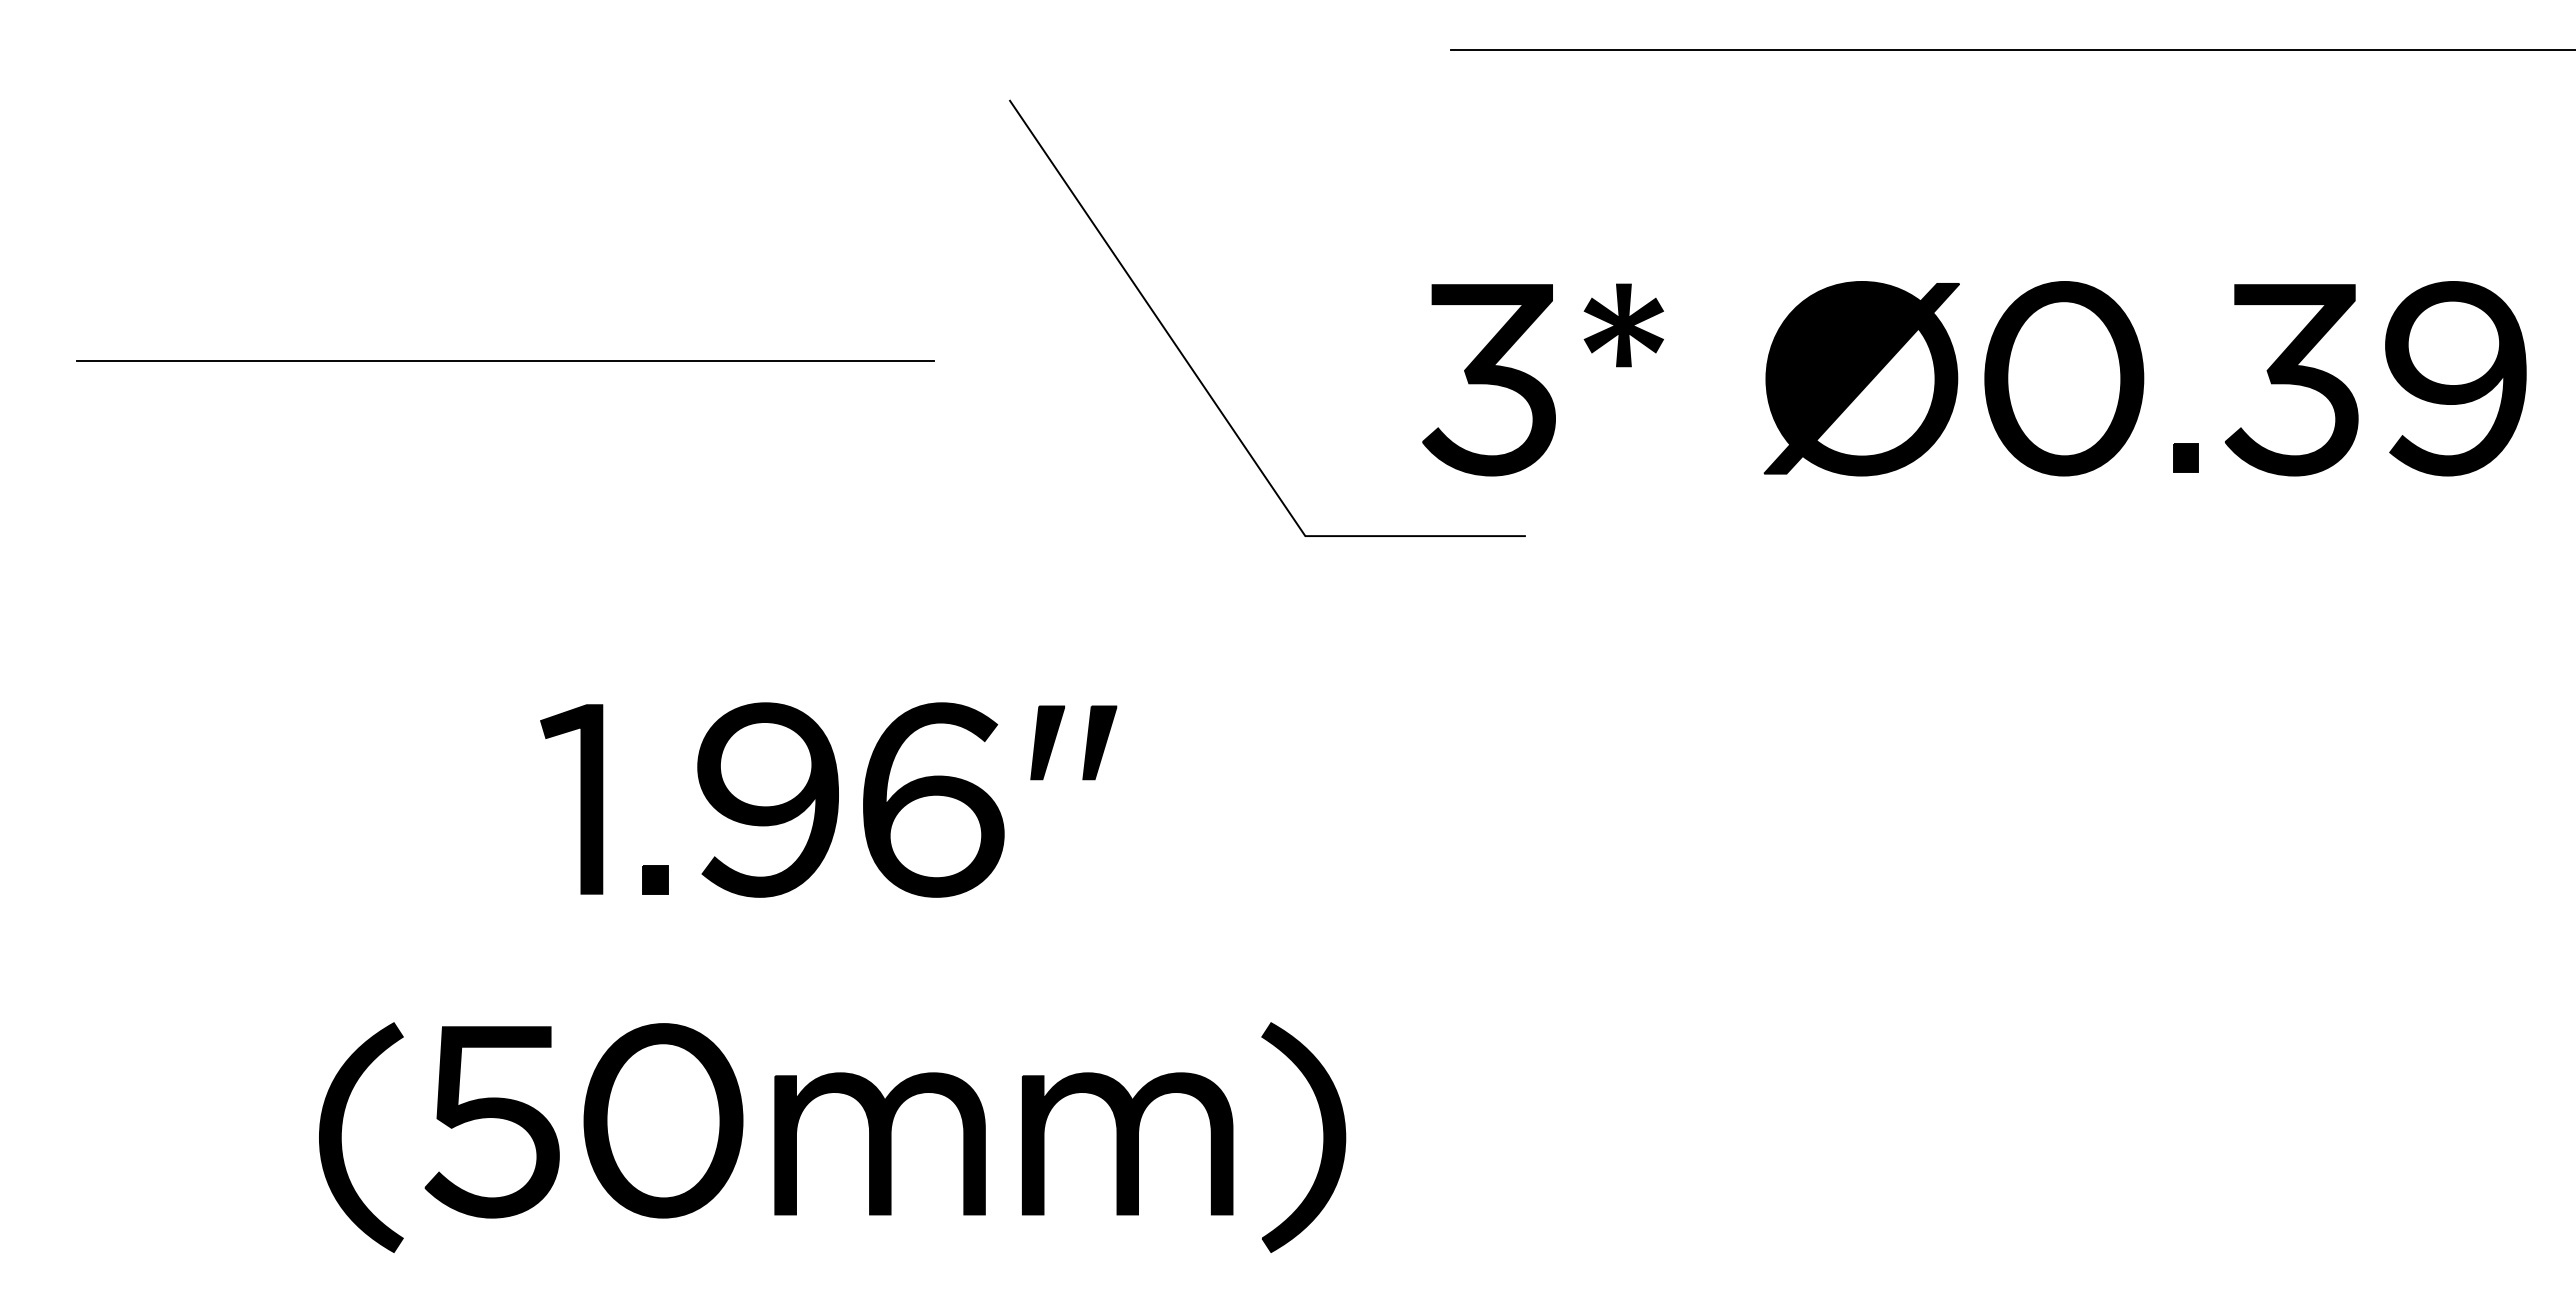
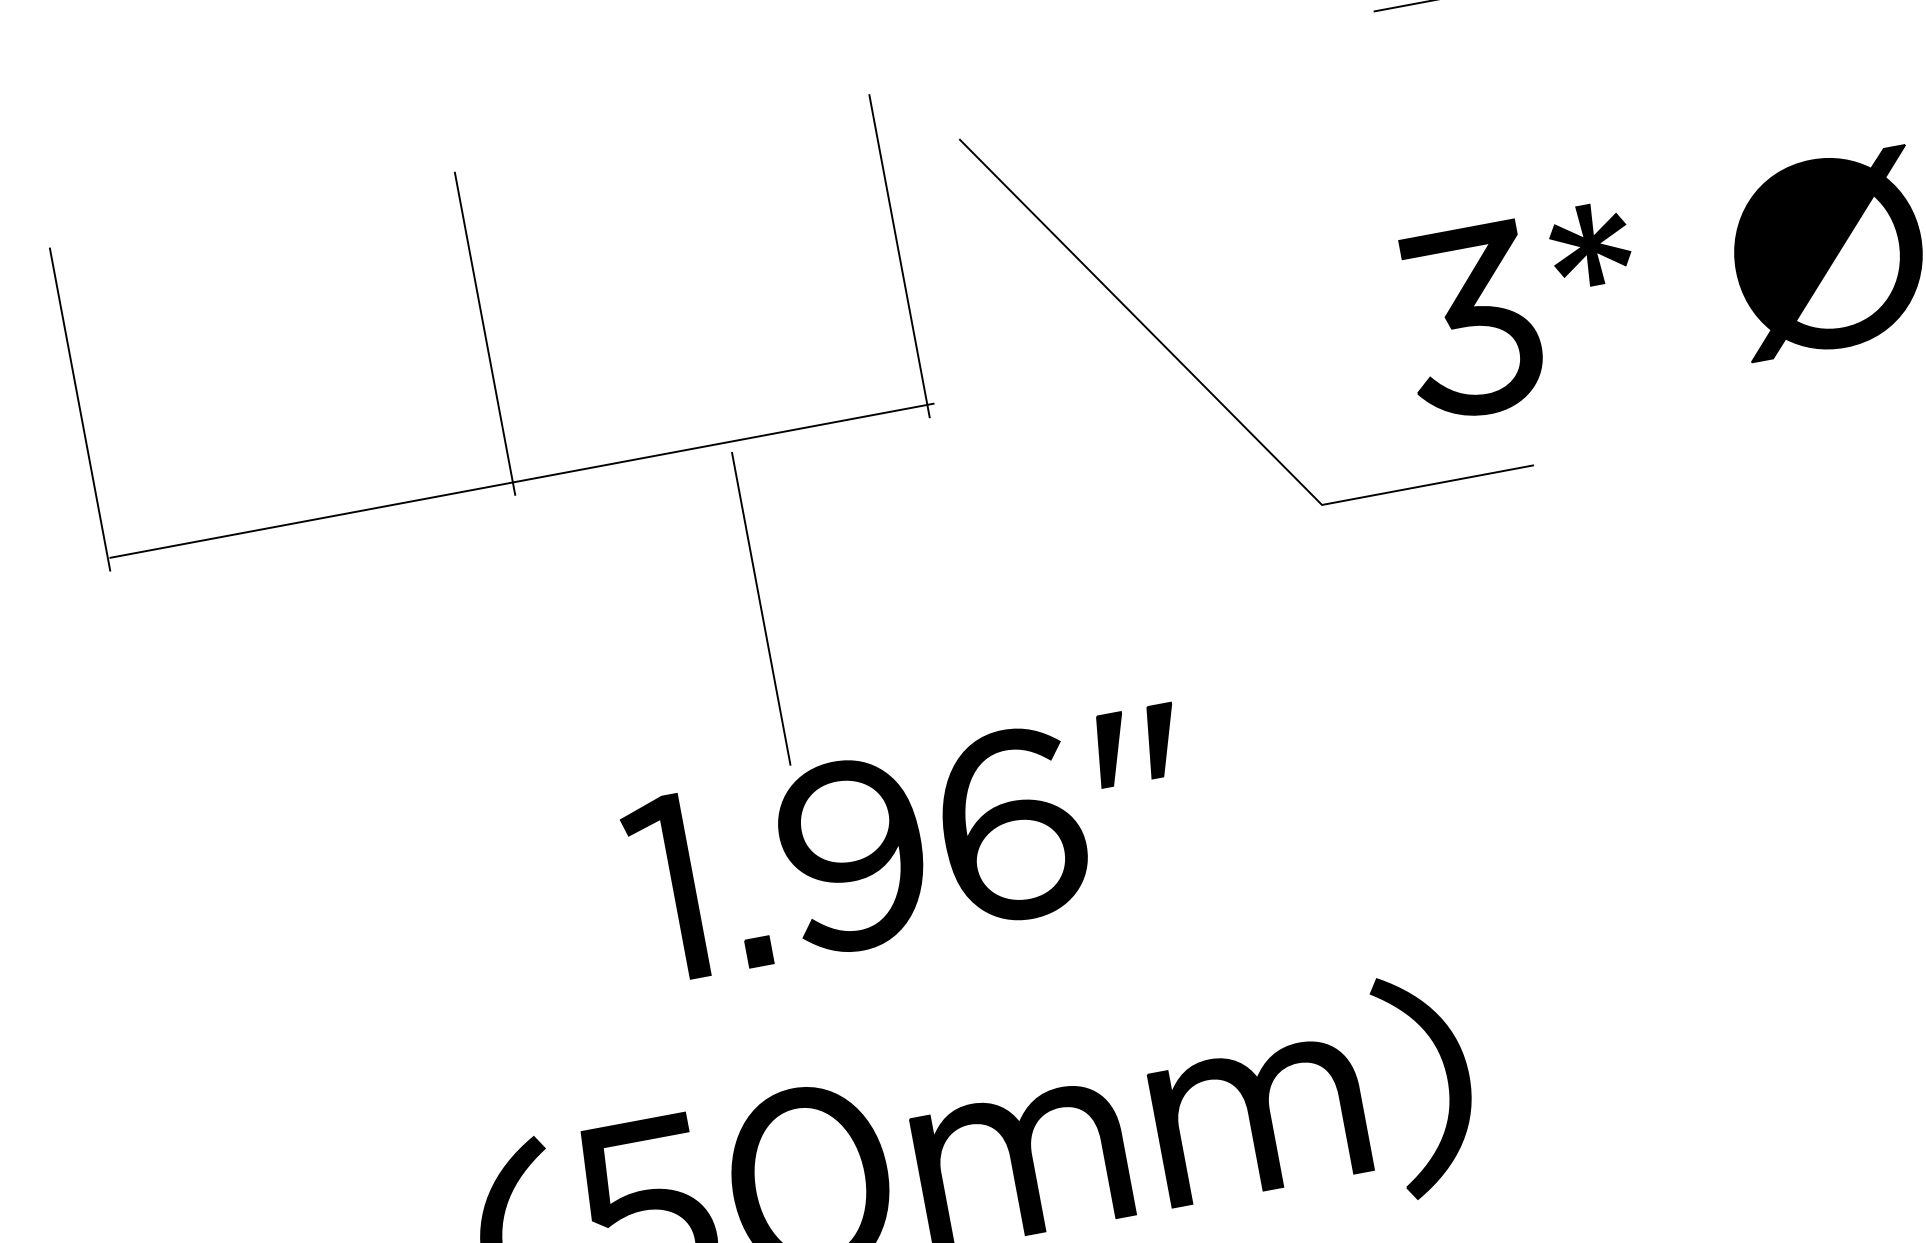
line: (74, 206) -> (79, 409), added
line: (496, 206) -> (485, 333), added
line: (927, 206) -> (899, 256), added
line: (721, 534) -> (760, 608), added

